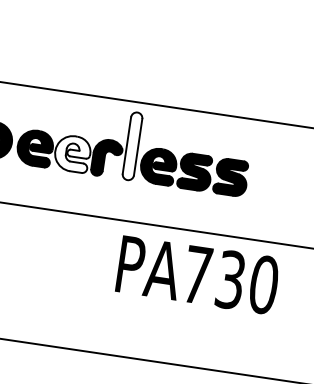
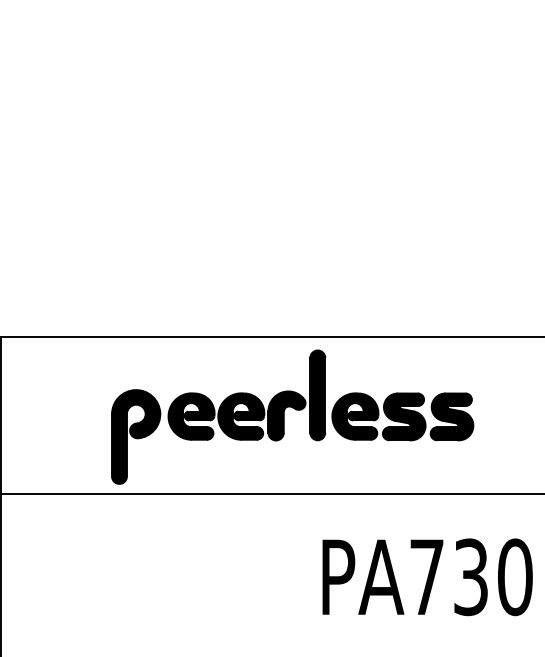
fill: (132, 146) -> (317, 395), added
fill: (72, 153) -> (241, 416), added
text: (197, 275) -> (427, 577), moved

